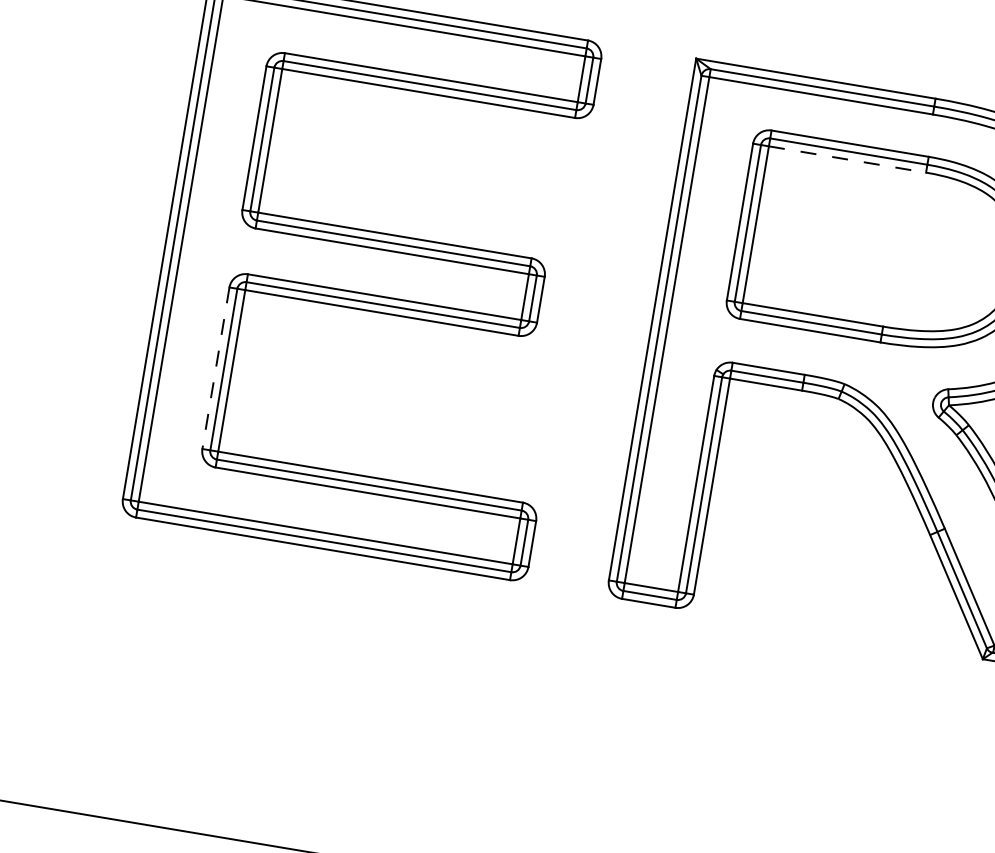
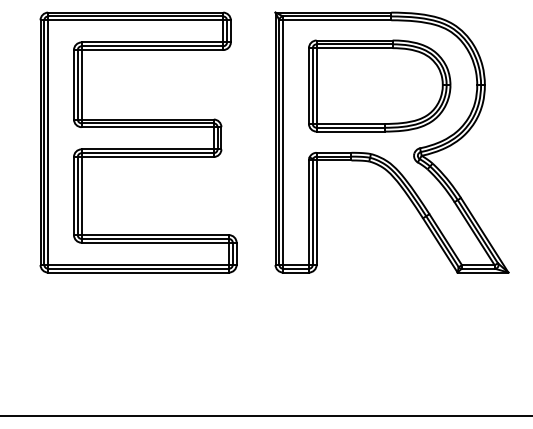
line: (847, 160) -> (354, 48), dashed -> solid
line: (214, 368) -> (73, 196), dashed -> solid

